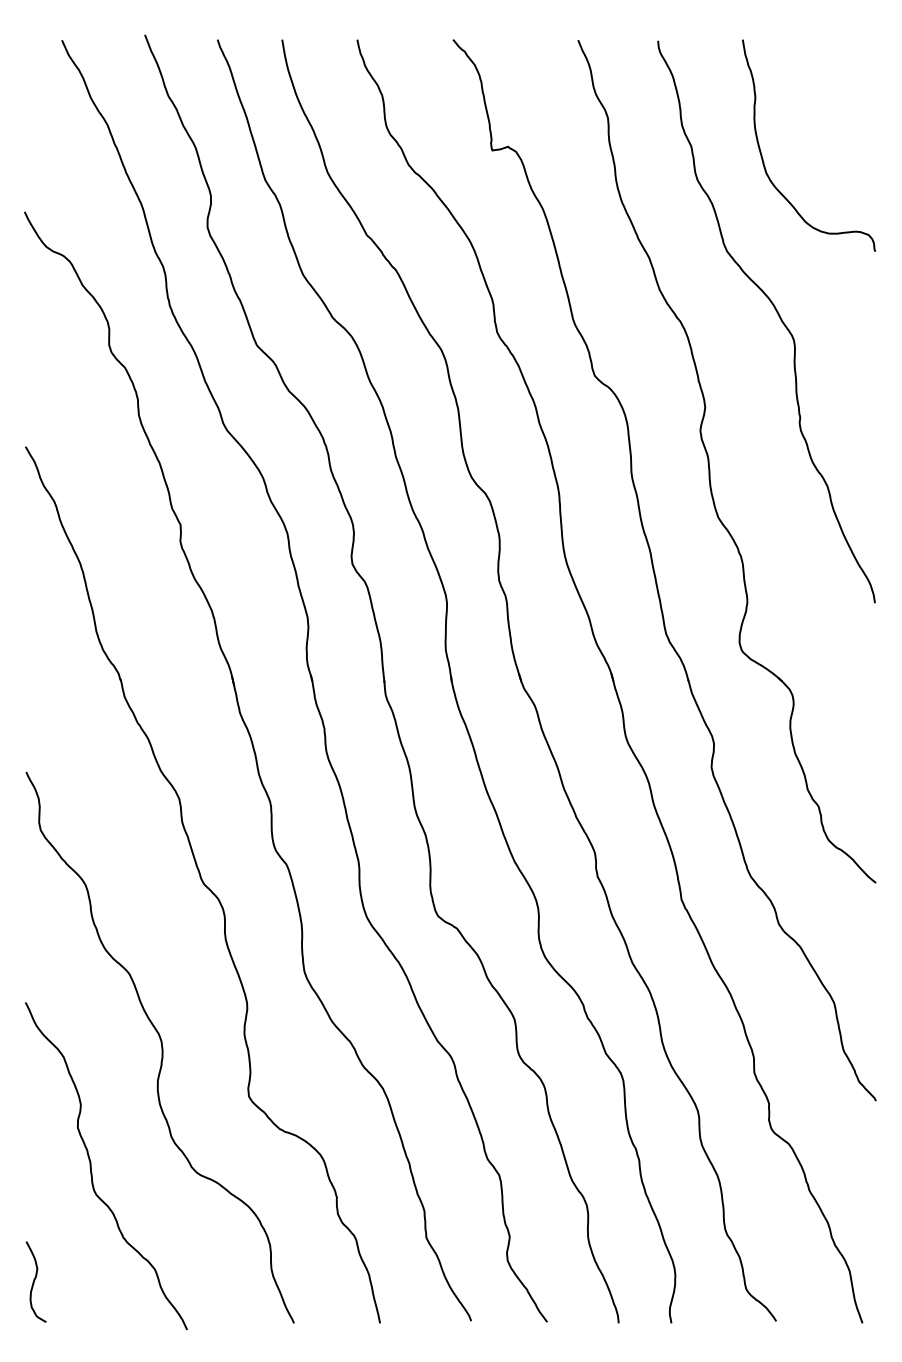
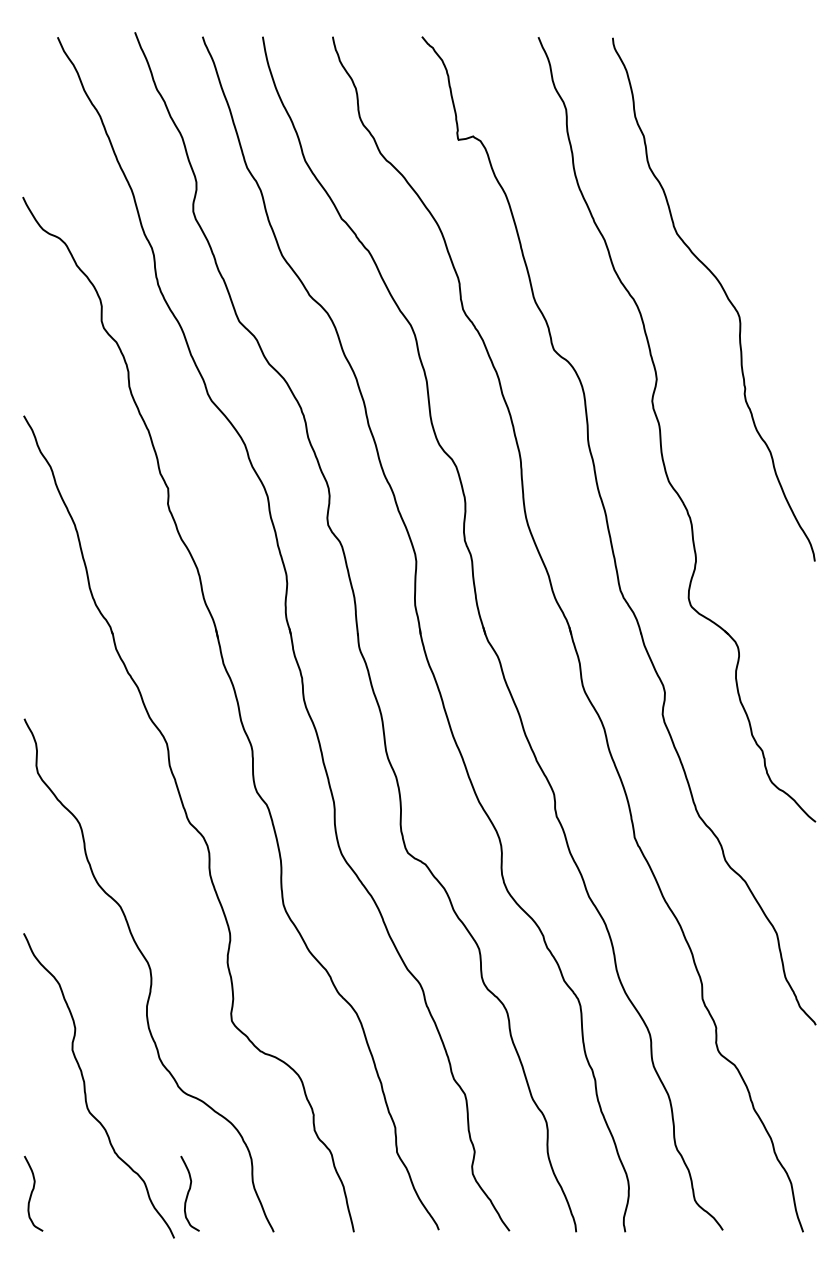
curve: (763, 158) -> (711, 147), removed
curve: (203, 1280) -> (189, 1192), added

